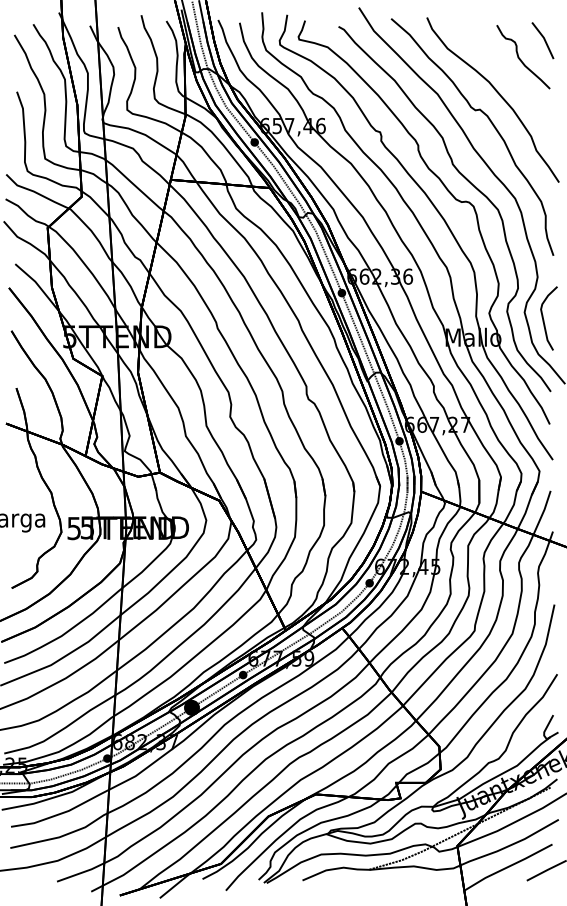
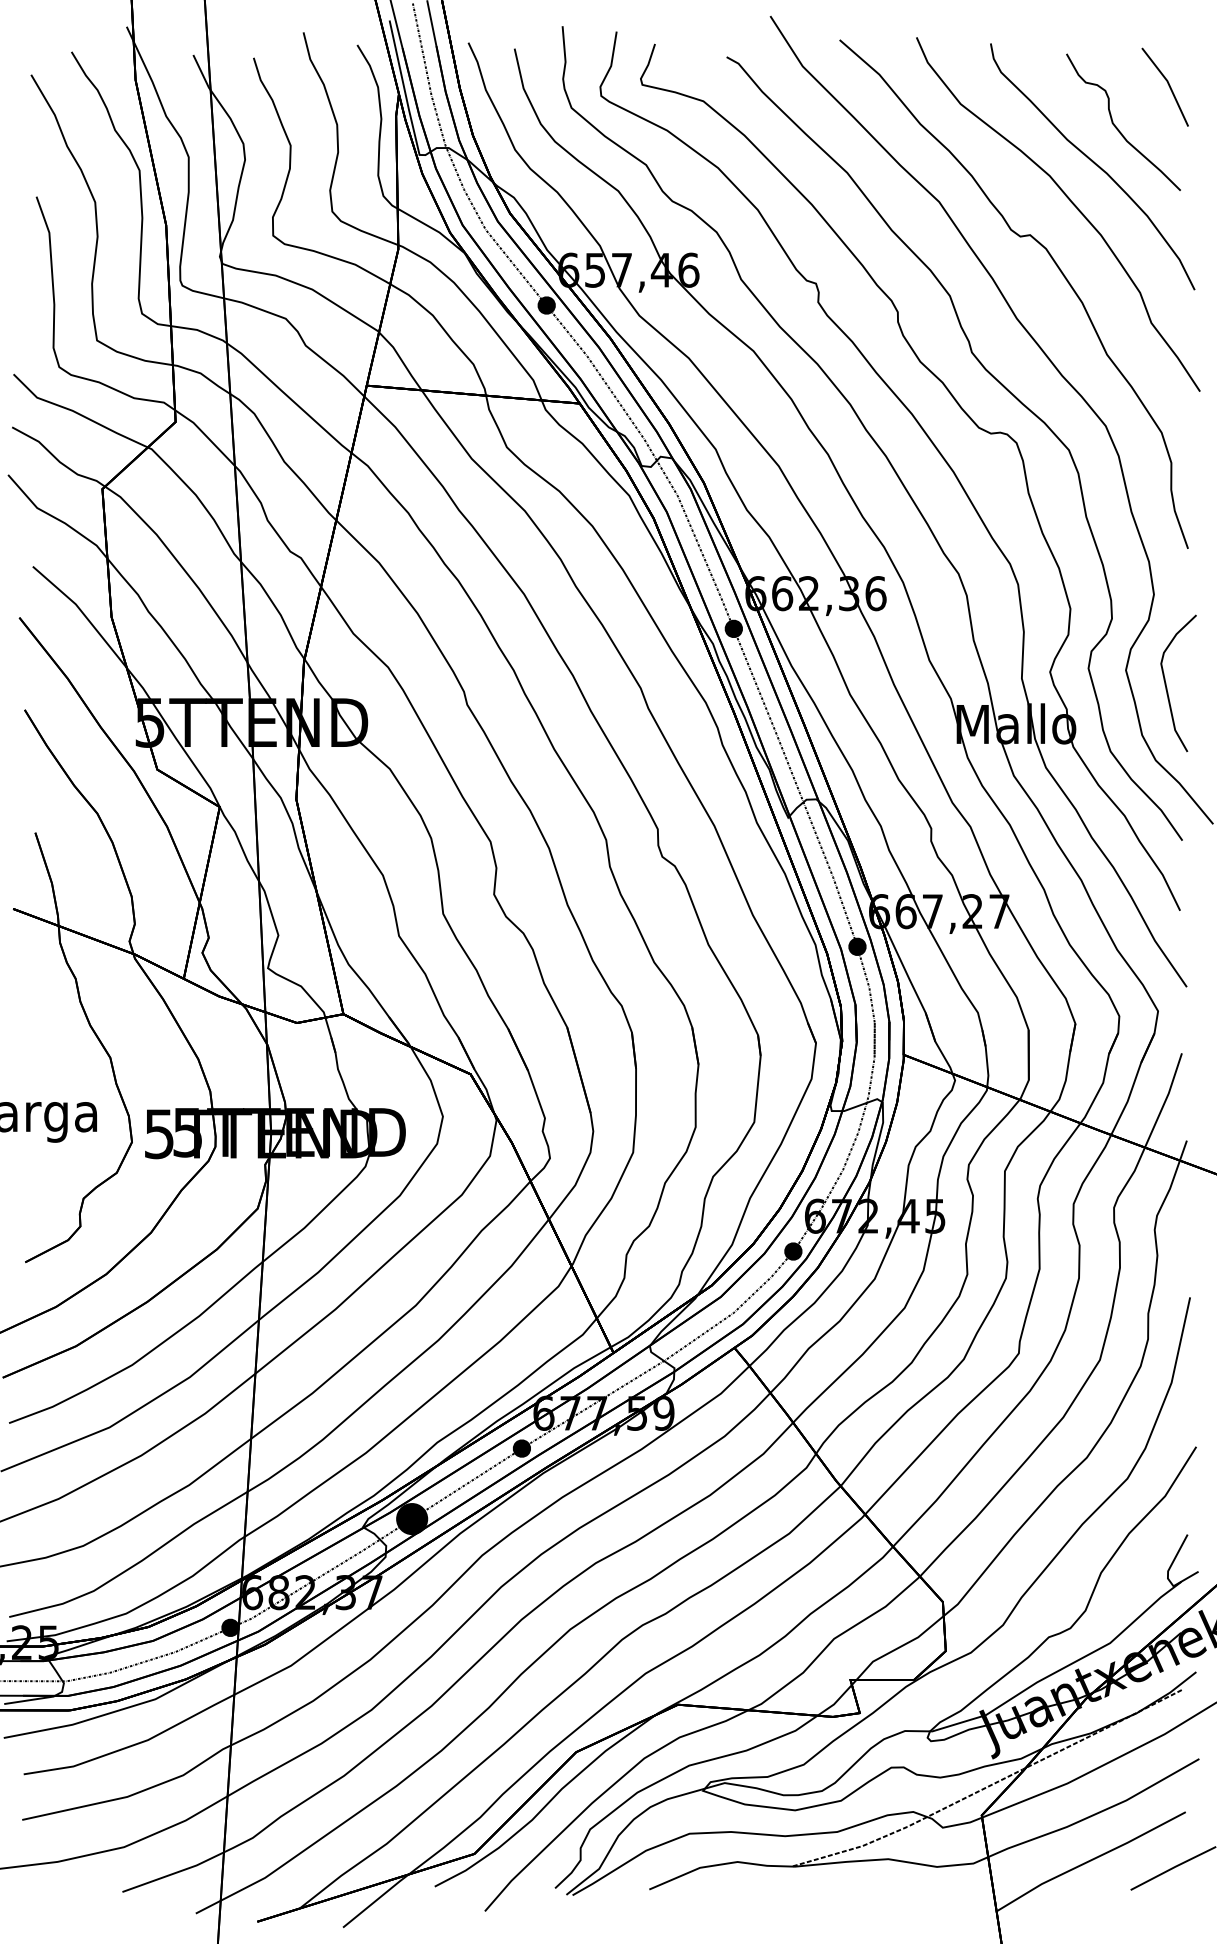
part: (508, 77) -> (1091, 166), added

